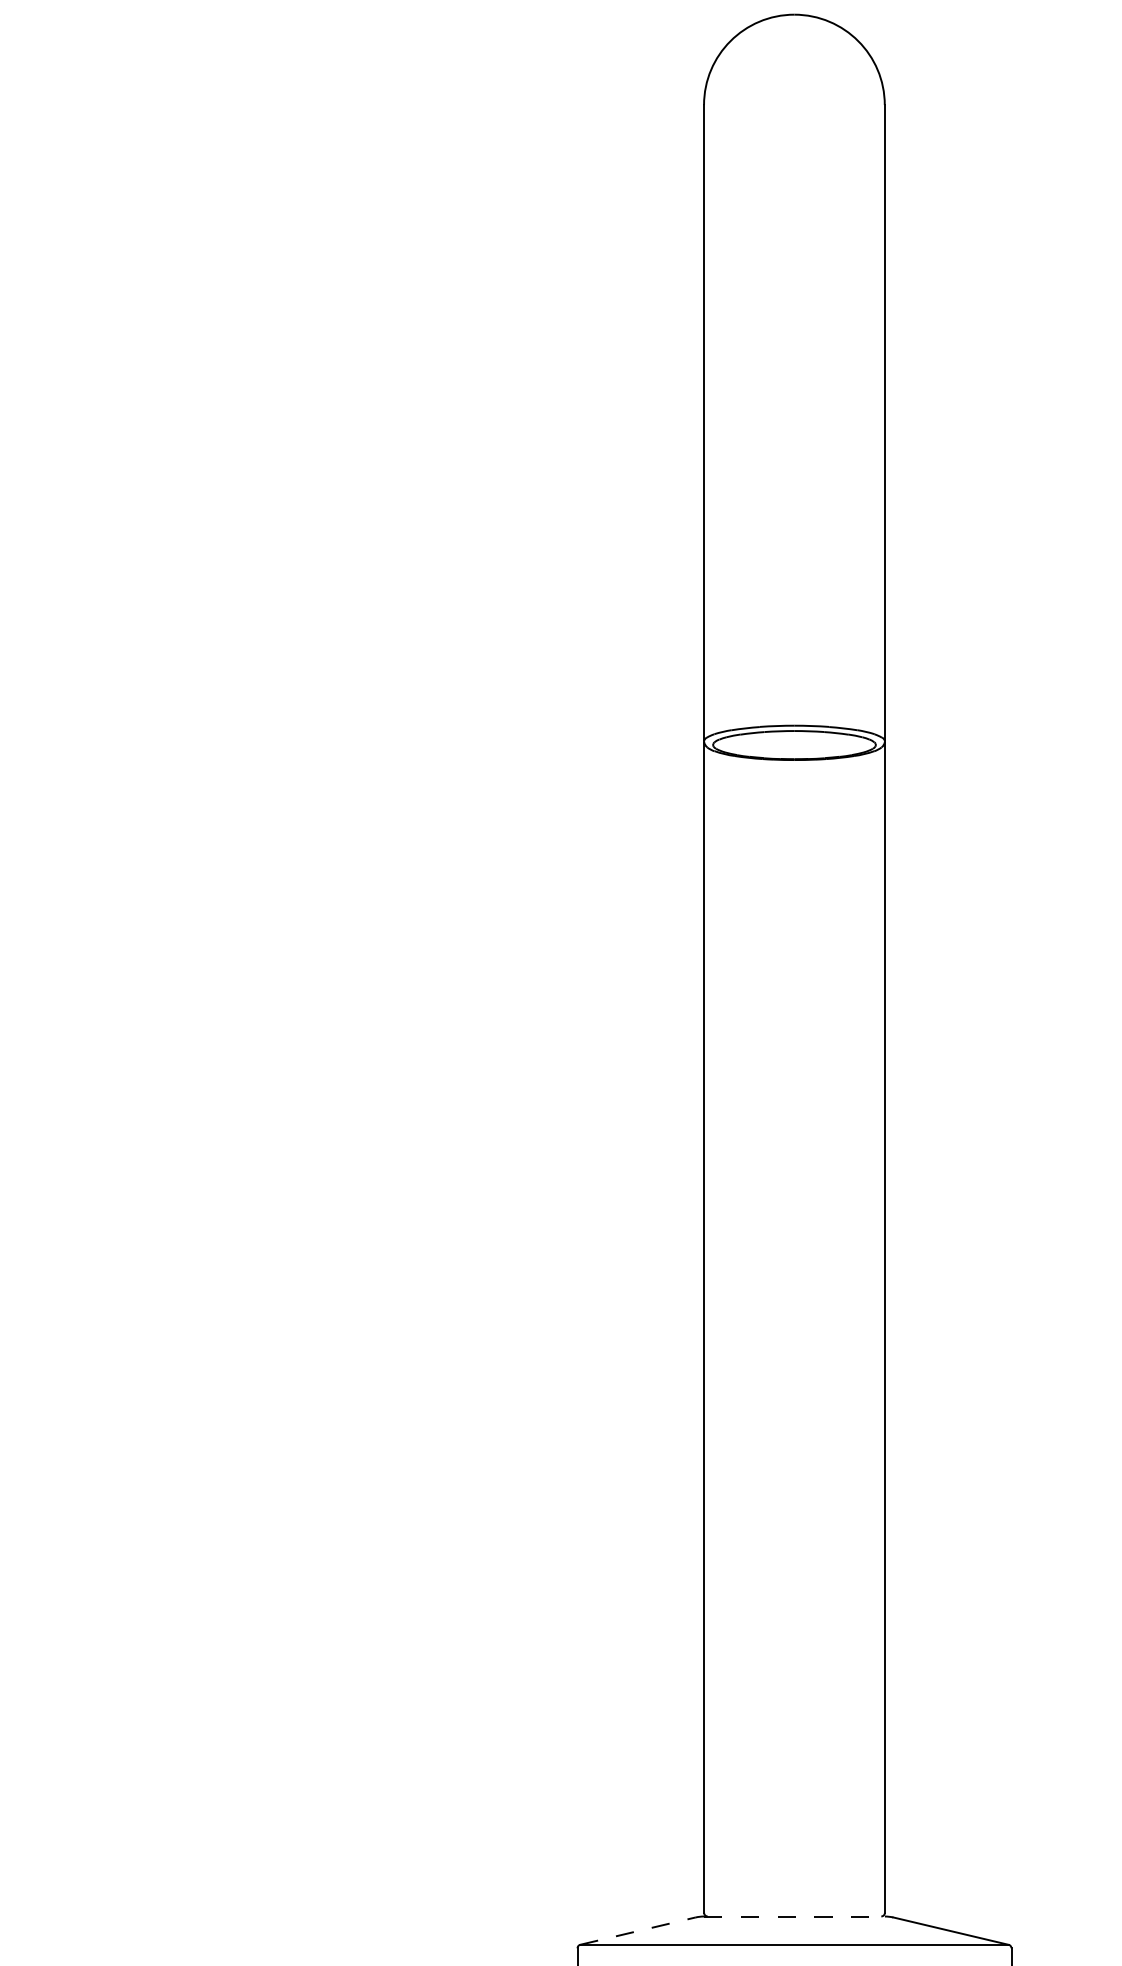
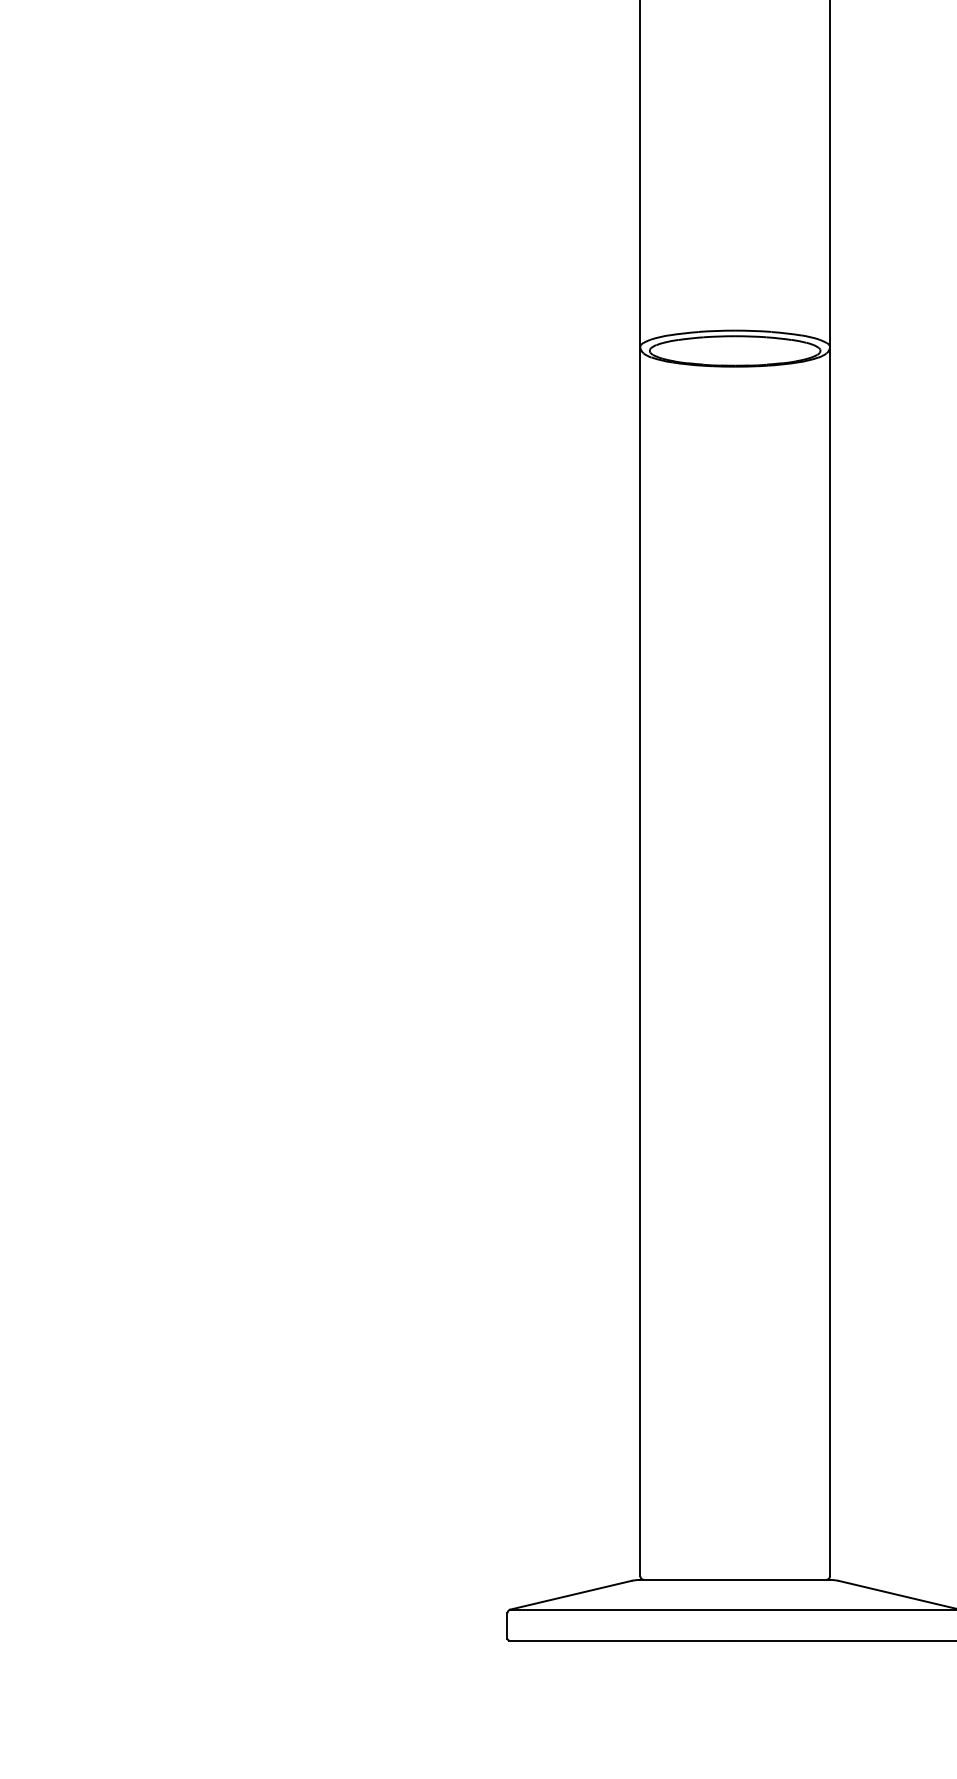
line: (795, 1916) -> (736, 1579), dashed -> solid
line: (638, 1931) -> (571, 1595), dashed -> solid

